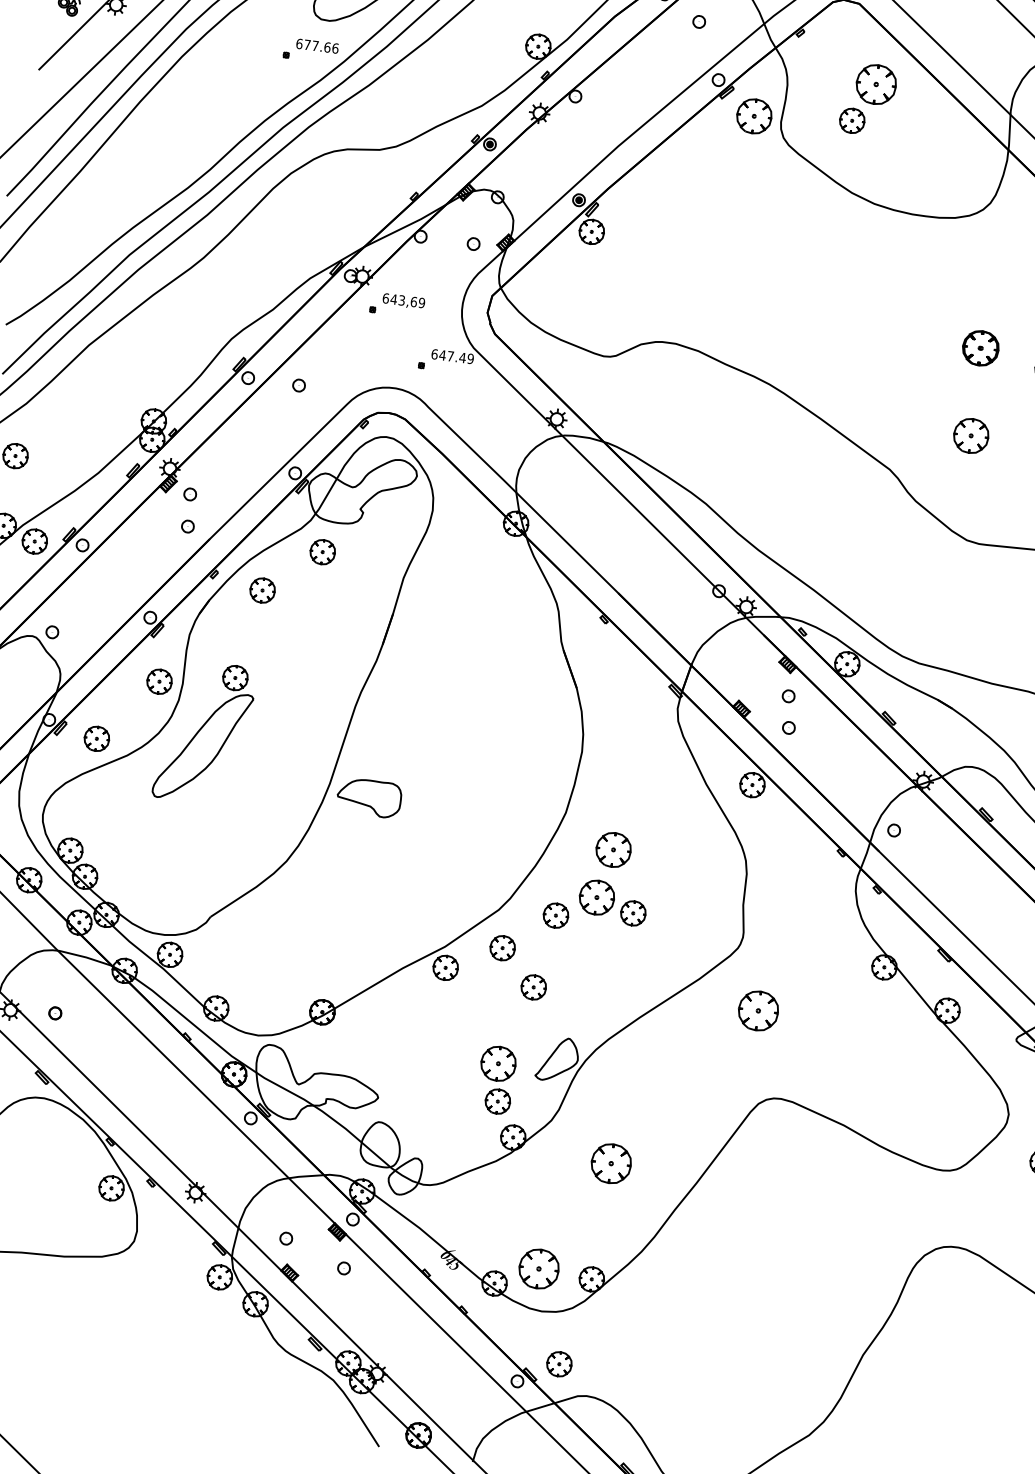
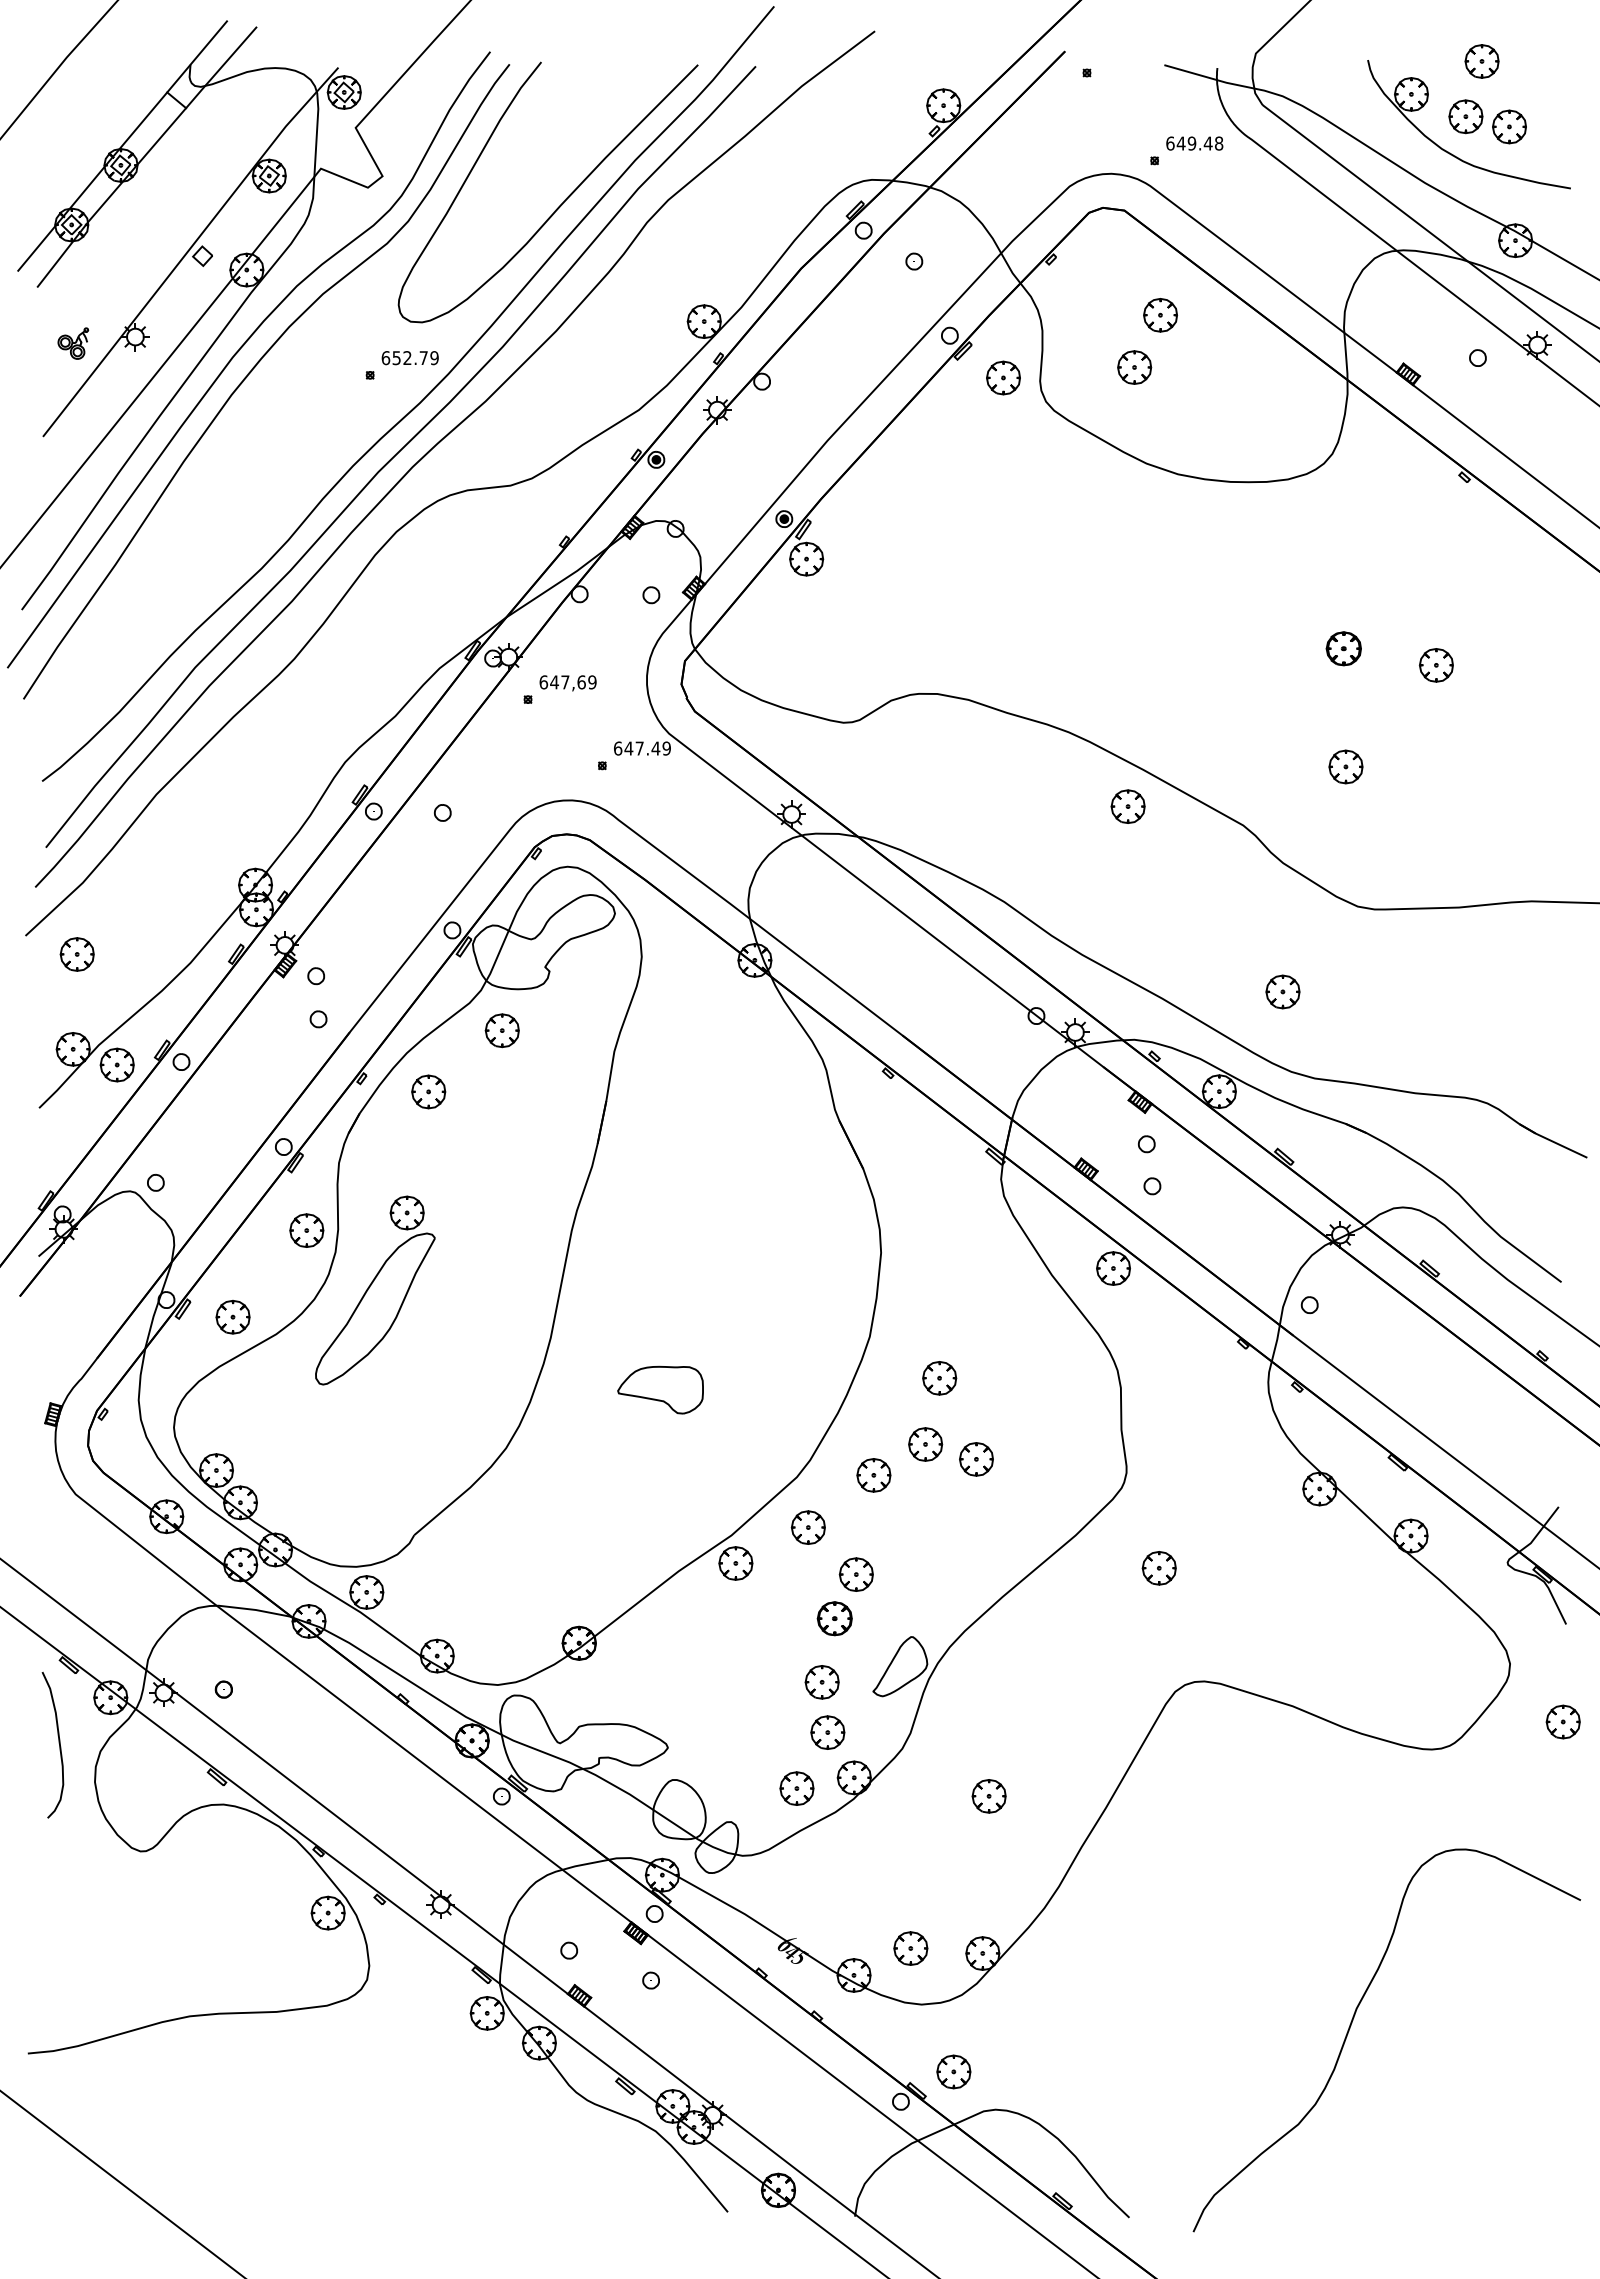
text: (321, 47) -> (415, 358), 677.66 -> 652.79
part: (876, 84) -> (1160, 315), size x0.62
part: (754, 115) -> (1003, 377), size x0.71
text: (401, 300) -> (565, 682), 643,69 -> 647,69
part: (980, 348) -> (1343, 648), size x0.71
part: (970, 435) -> (1345, 766), size x0.71
part: (805, 444) -> (1127, 806), added
part: (903, 596) -> (1282, 991), added
part: (369, 797) -> (660, 1389), moved
part: (613, 850) -> (939, 1378), size x0.71
part: (597, 897) -> (925, 1444), size x0.71
part: (757, 1011) -> (1158, 1568), size x0.62
part: (513, 1017) -> (834, 1618), added
part: (497, 1063) -> (821, 1682), size x0.71
part: (469, 1139) -> (796, 1788), added
part: (610, 1163) -> (988, 1796), size x0.62
part: (538, 1268) -> (910, 1948), size x0.62

